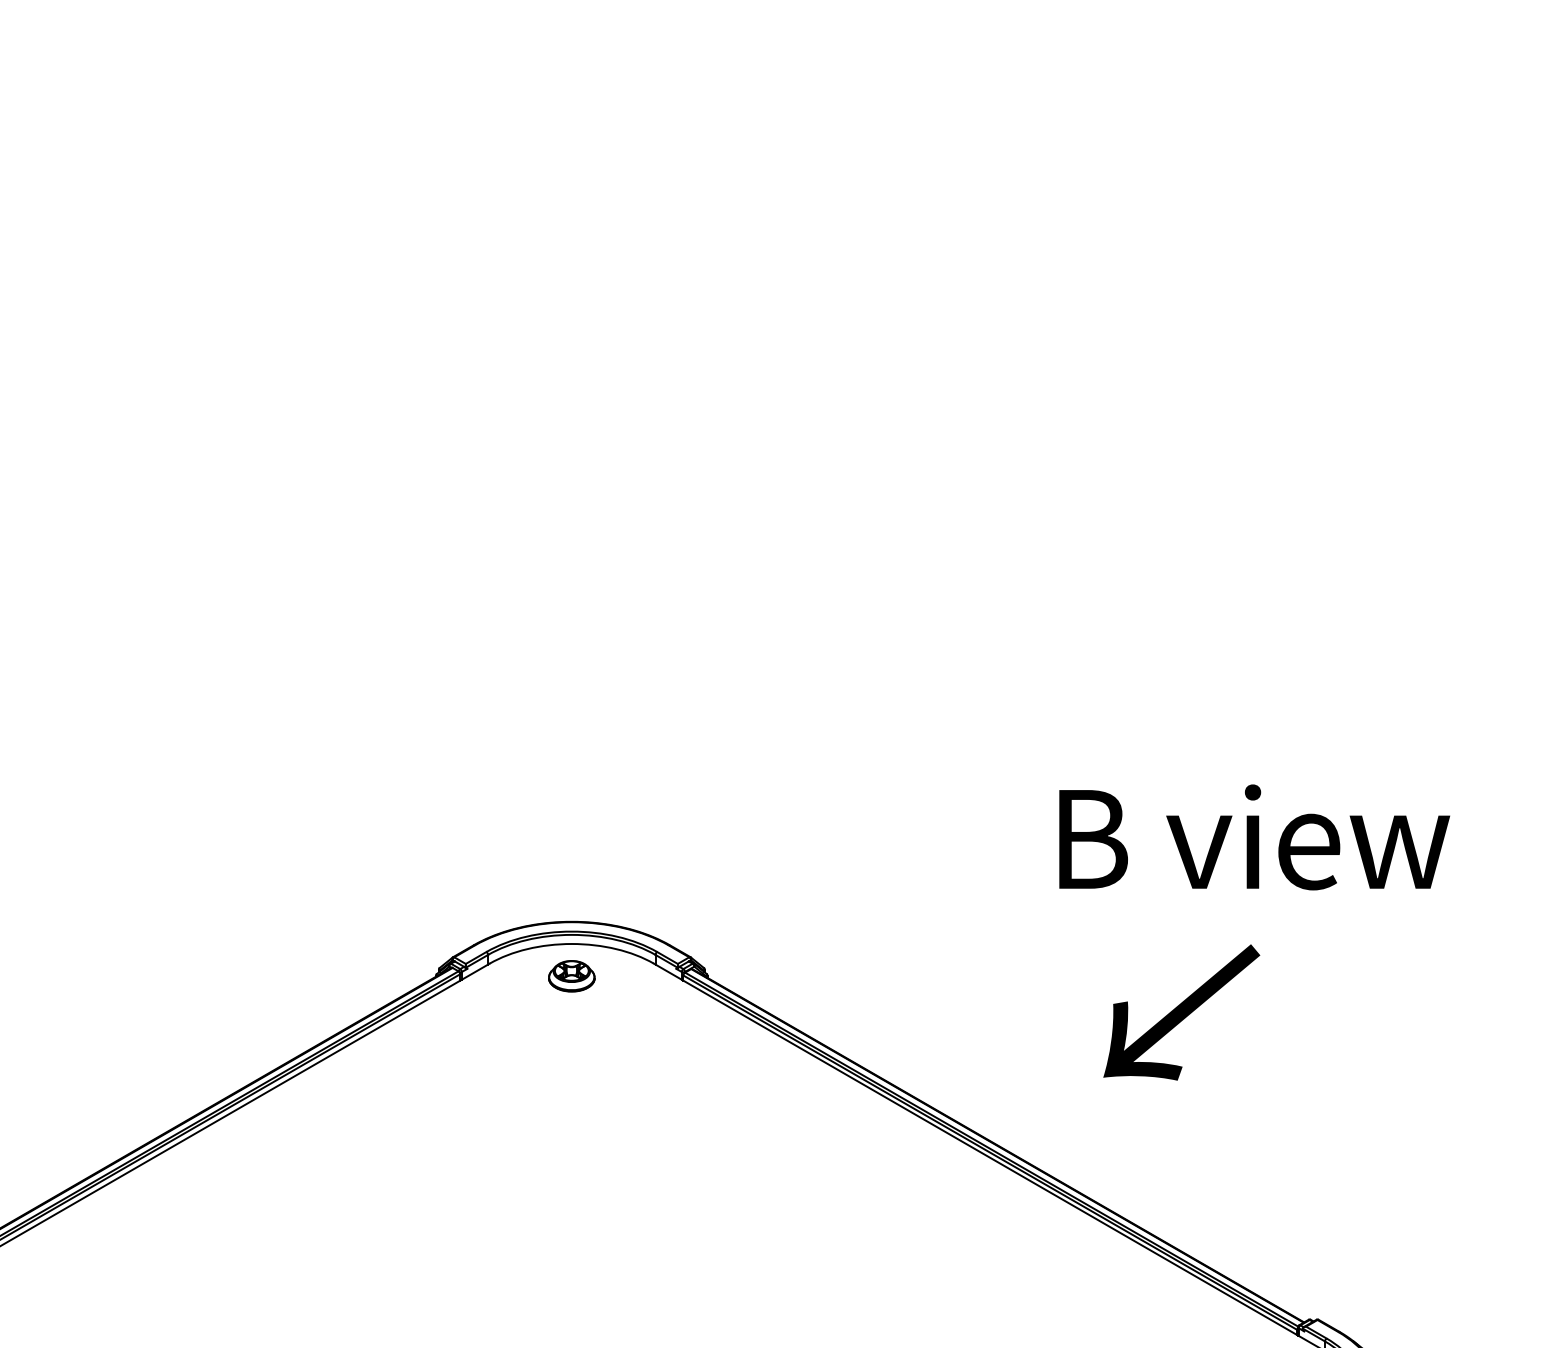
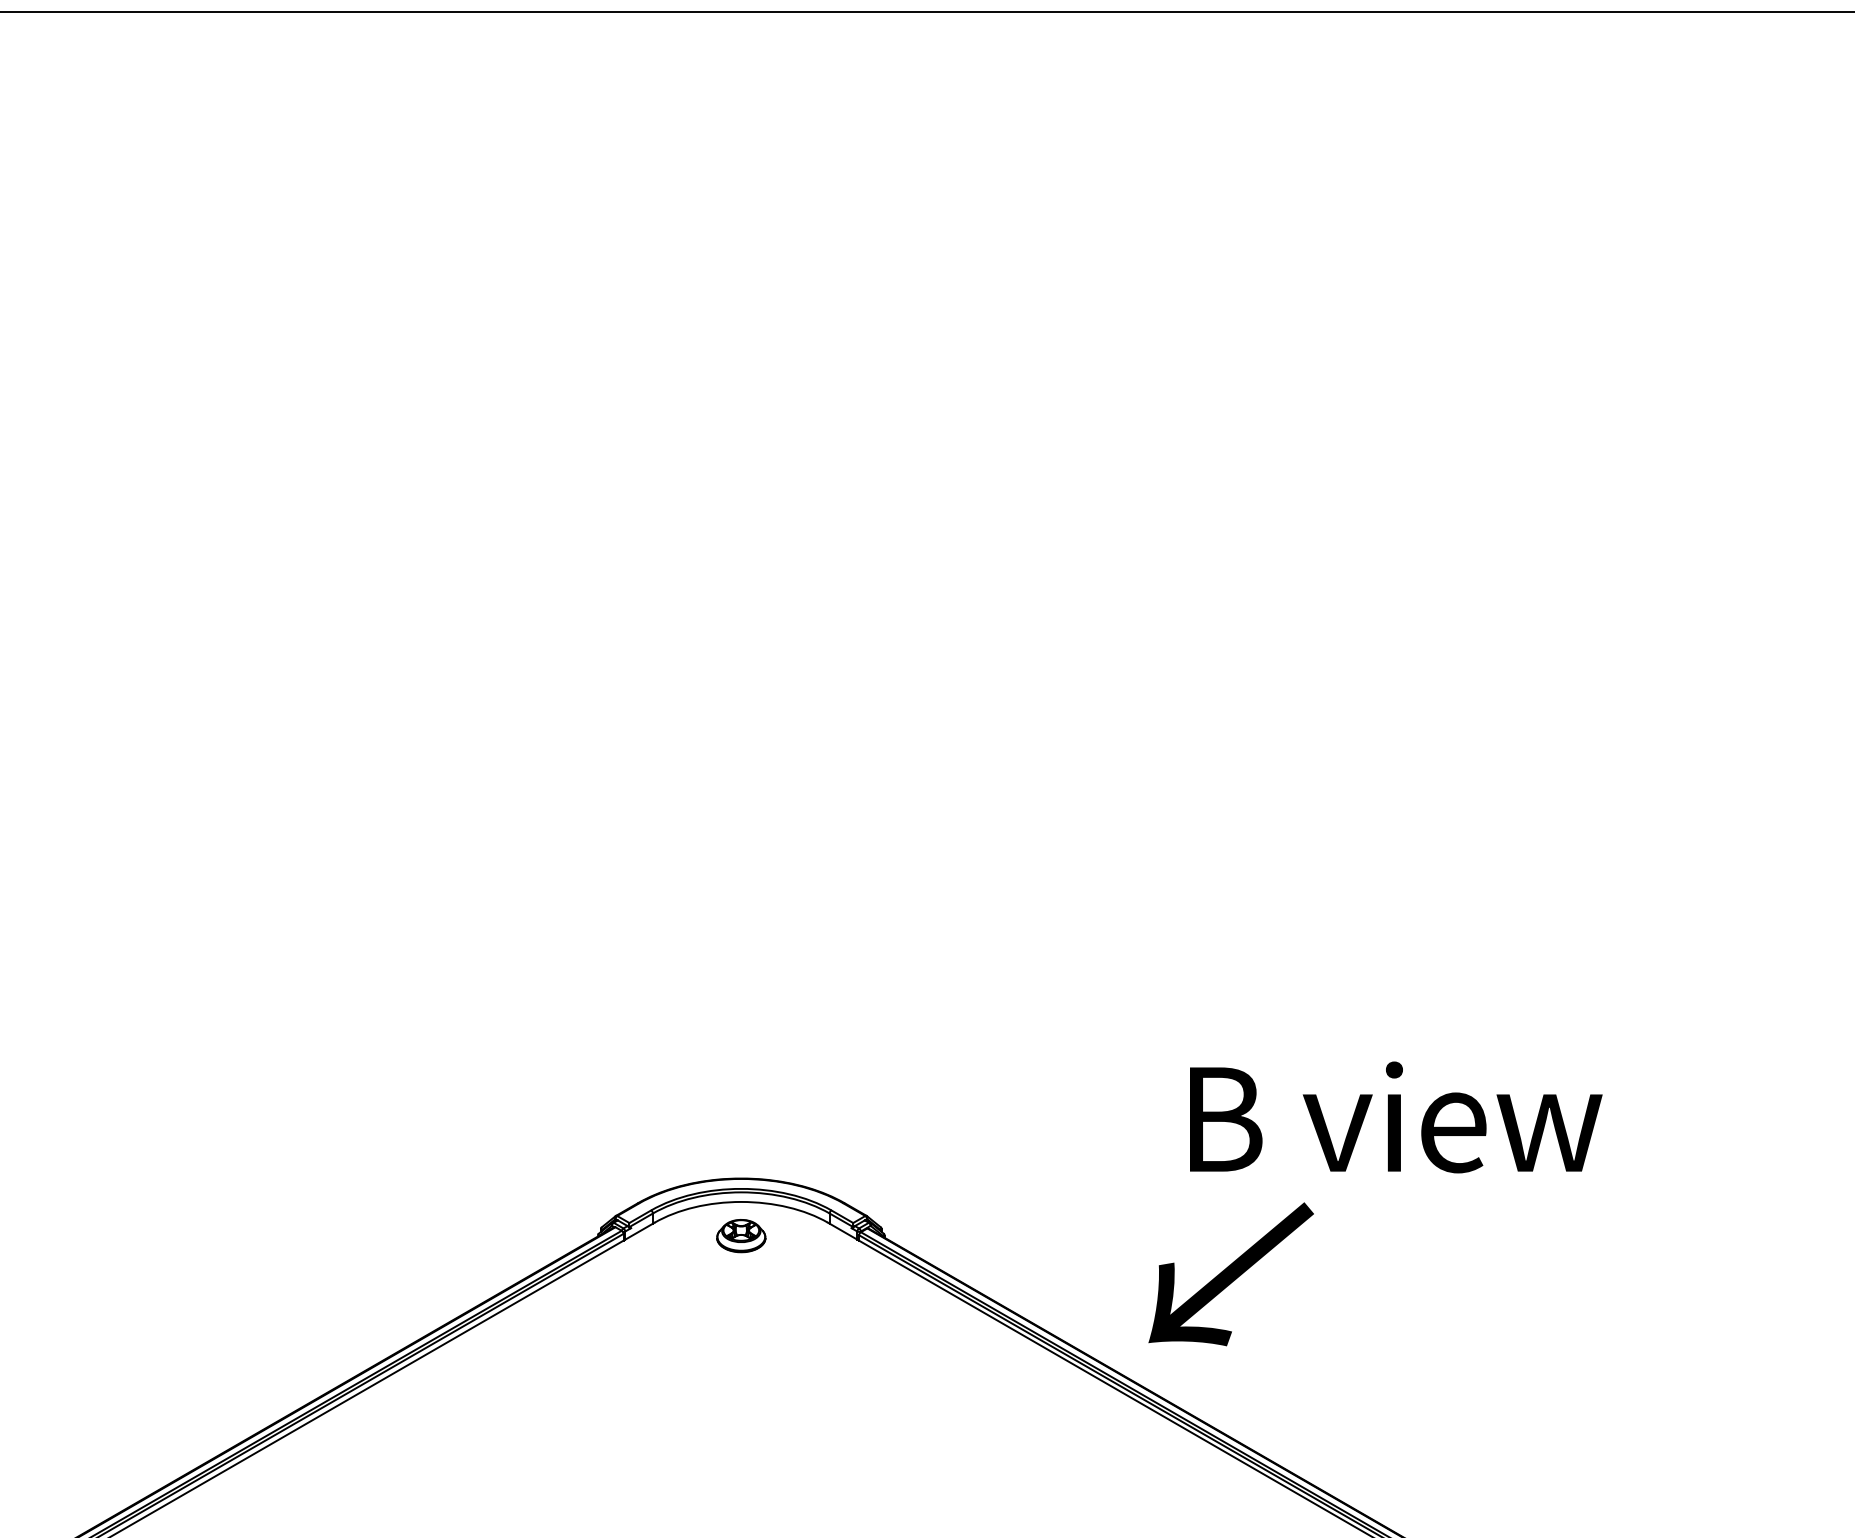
text: (1254, 837) -> (1396, 1117), moved
text: (1181, 1012) -> (1230, 1274), moved

